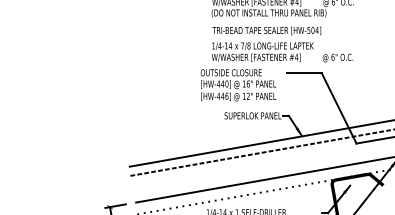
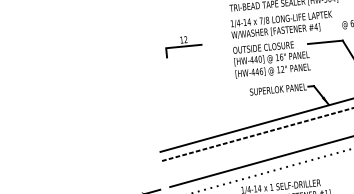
part: (162, 63) -> (183, 46), added
text: (238, 85) -> (271, 59), moved

